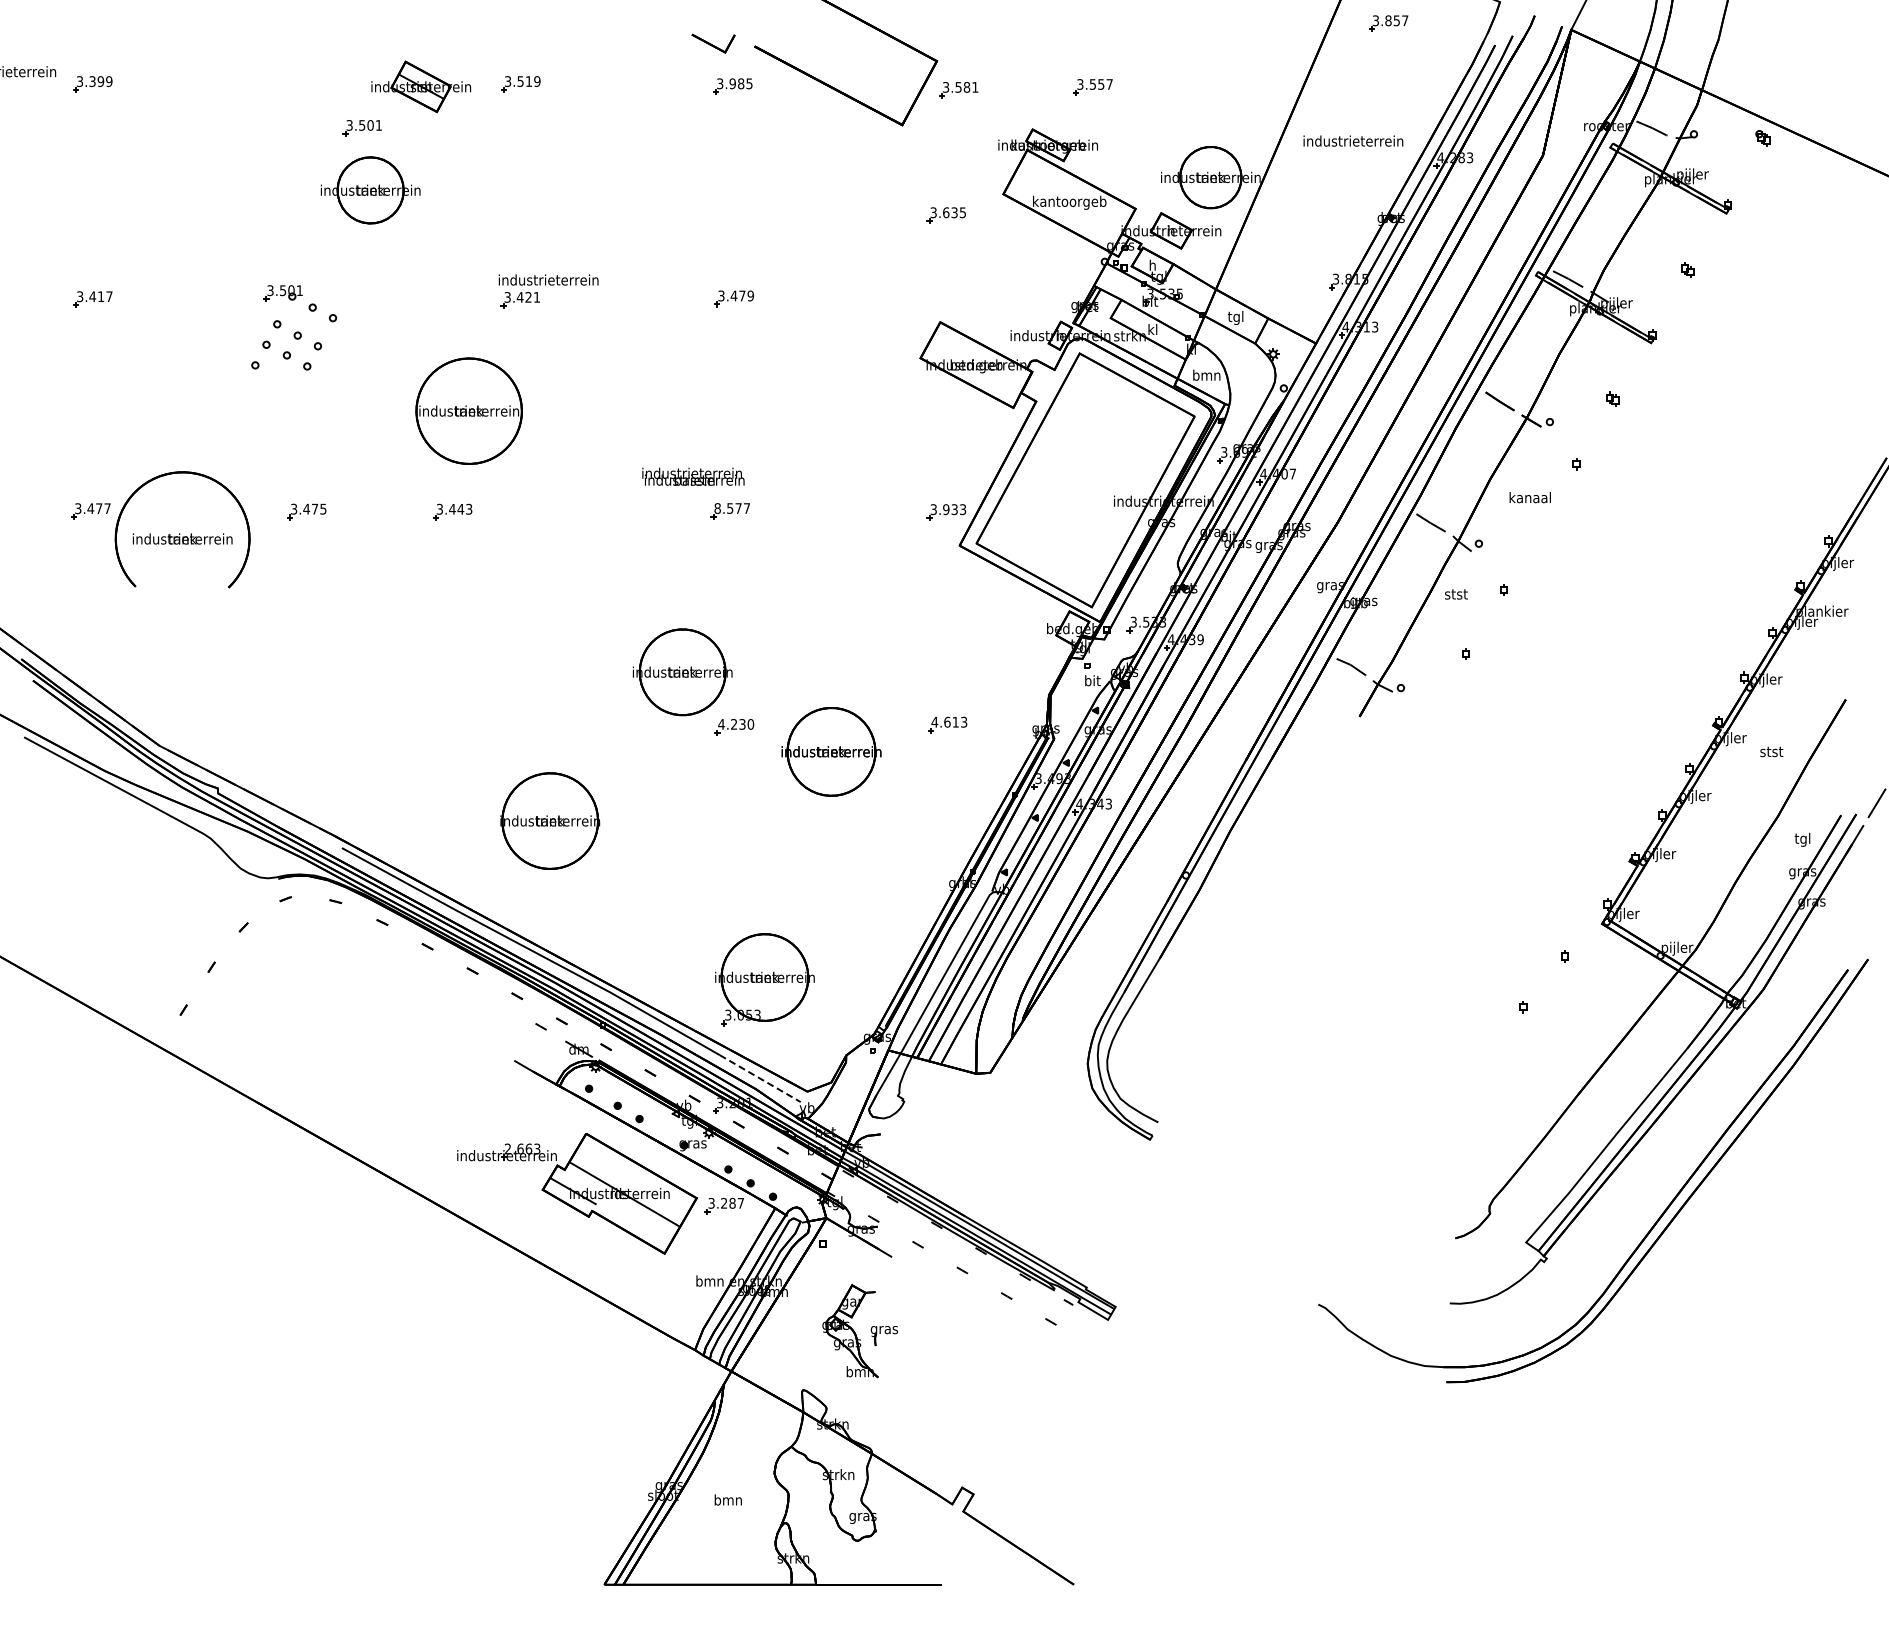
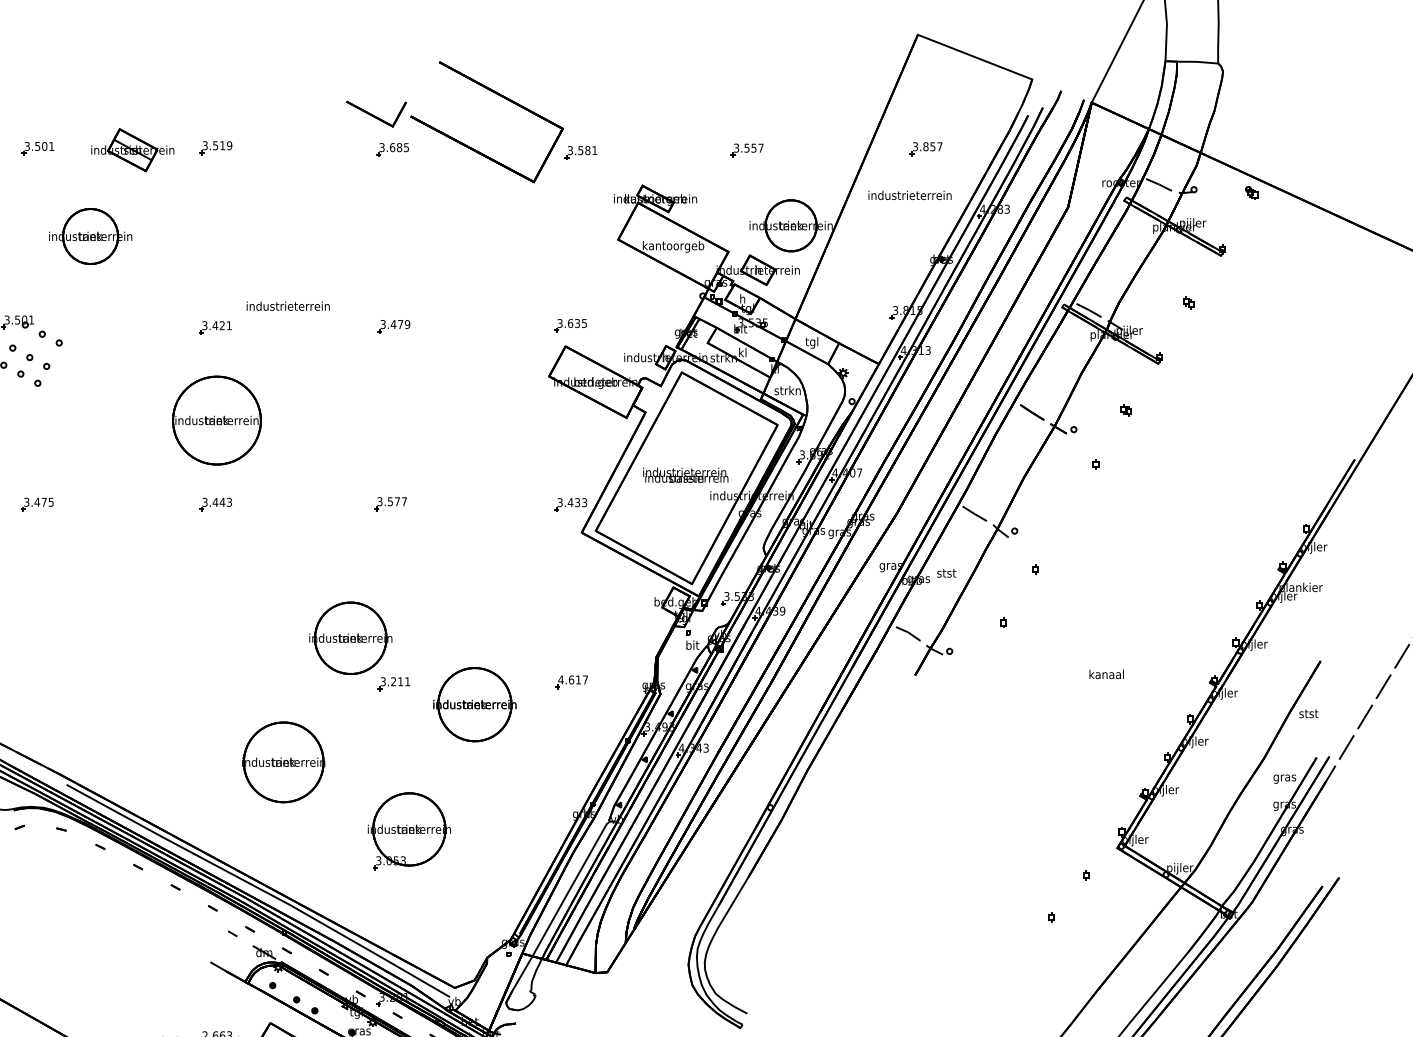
part: (1388, 23) -> (925, 149), moved
part: (713, 43) -> (376, 114), size x1.67
text: (732, 83) -> (392, 147), 3.985 -> 3.685
part: (1092, 87) -> (746, 150), moved
part: (361, 128) -> (37, 149), moved
part: (945, 215) -> (569, 325), moved
text: (548, 279) -> (288, 305), moved
text: (1206, 374) -> (787, 389), bmn -> strkn
part: (468, 410) -> (216, 420), moved
text: (693, 476) -> (685, 475), moved
text: (1529, 497) -> (1106, 674), moved
text: (717, 508) -> (379, 501), 8.577 -> 3.577
text: (945, 509) -> (569, 502), 3.933 -> 3.433
part: (452, 511) -> (215, 504), moved
text: (1456, 594) -> (946, 573), moved
text: (964, 721) -> (585, 679), 4.613 -> 4.617
text: (736, 724) -> (395, 681), 4.230 -> 3.211
text: (1771, 751) -> (1308, 713), moved
part: (550, 820) -> (283, 761), moved
text: (1802, 839) -> (1284, 777), tgl -> gras
part: (764, 979) -> (409, 831), moved
line: (760, 1078) -> (415, 976), dashed -> solid

